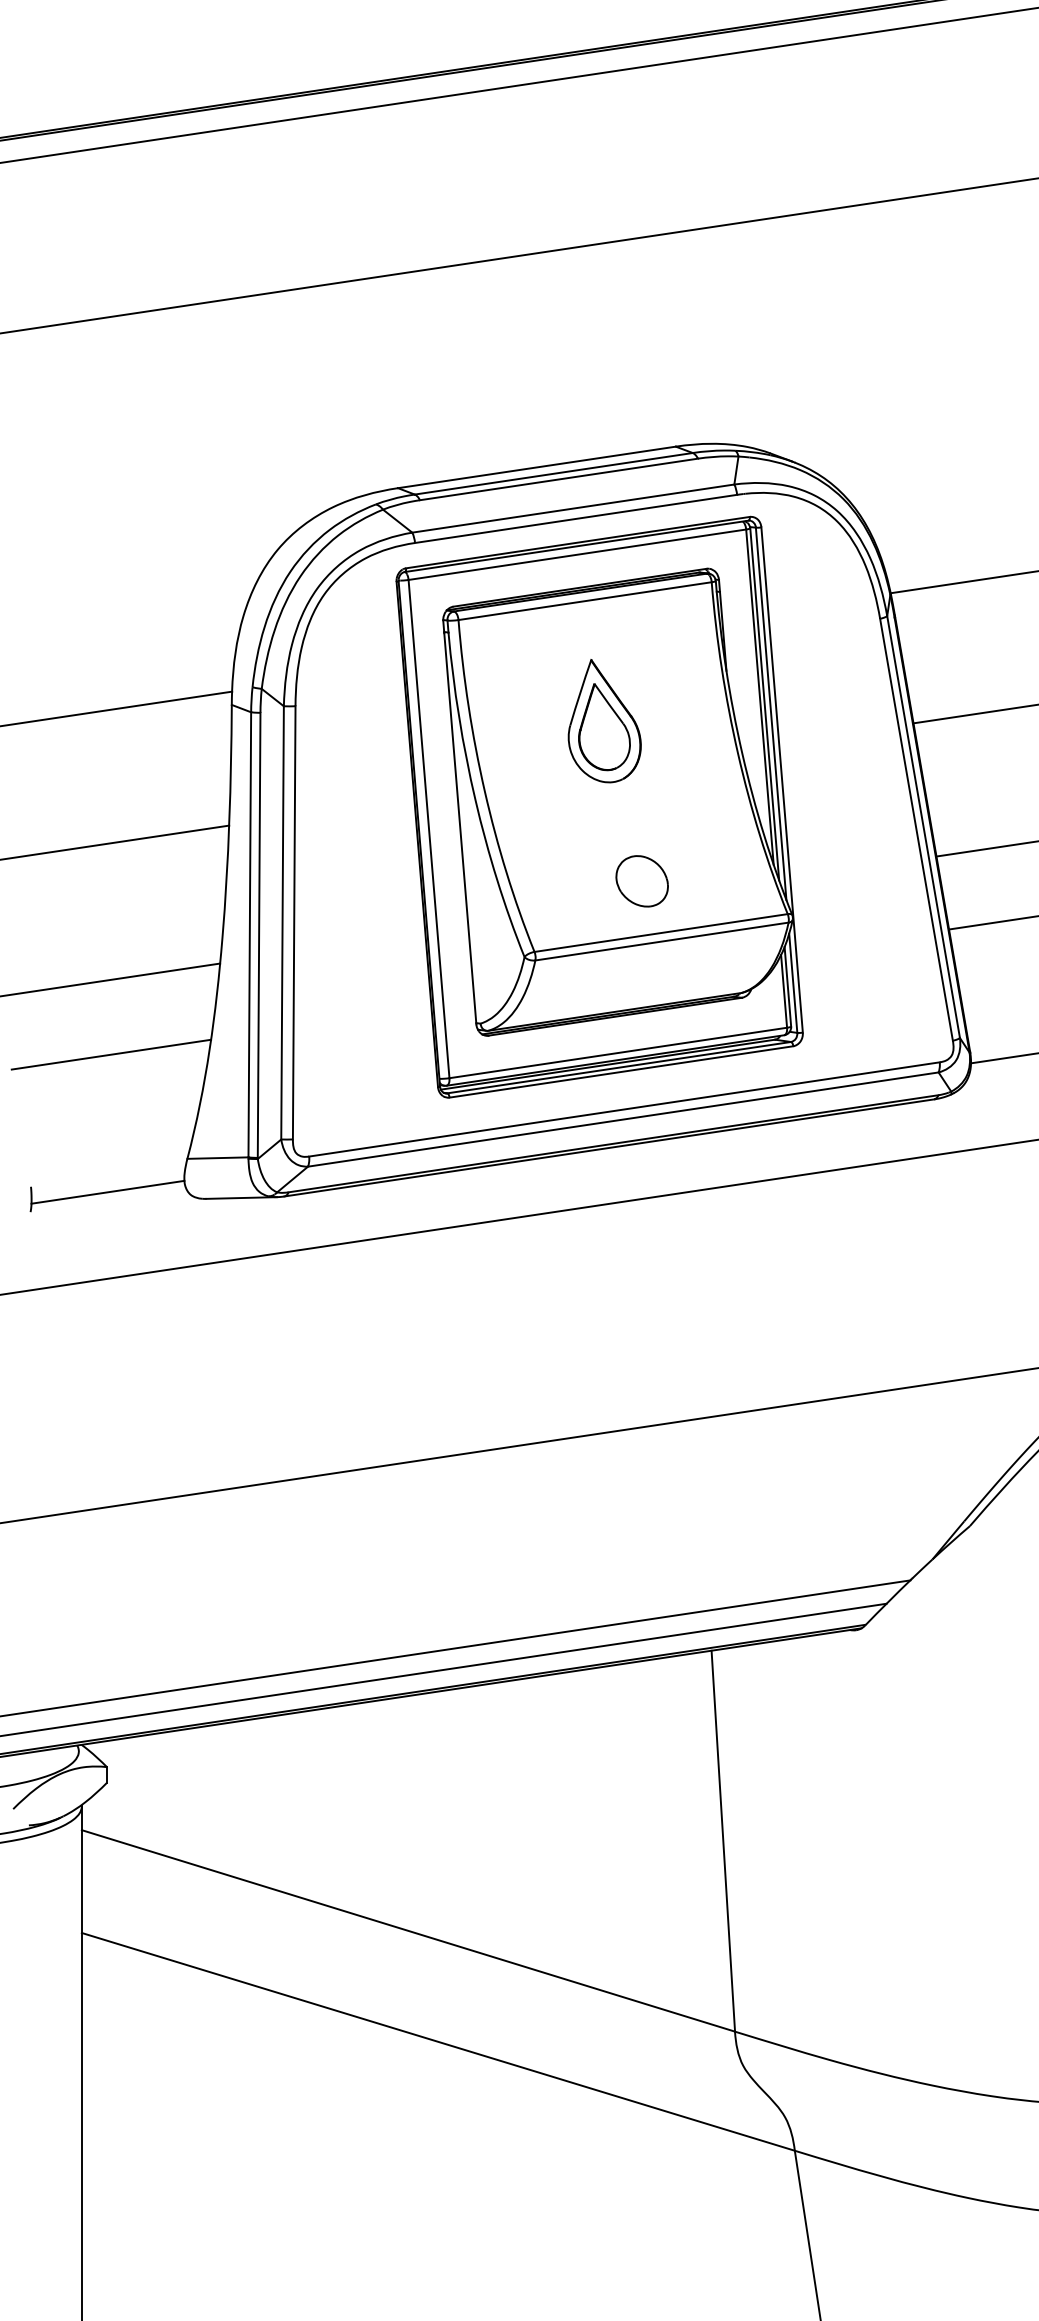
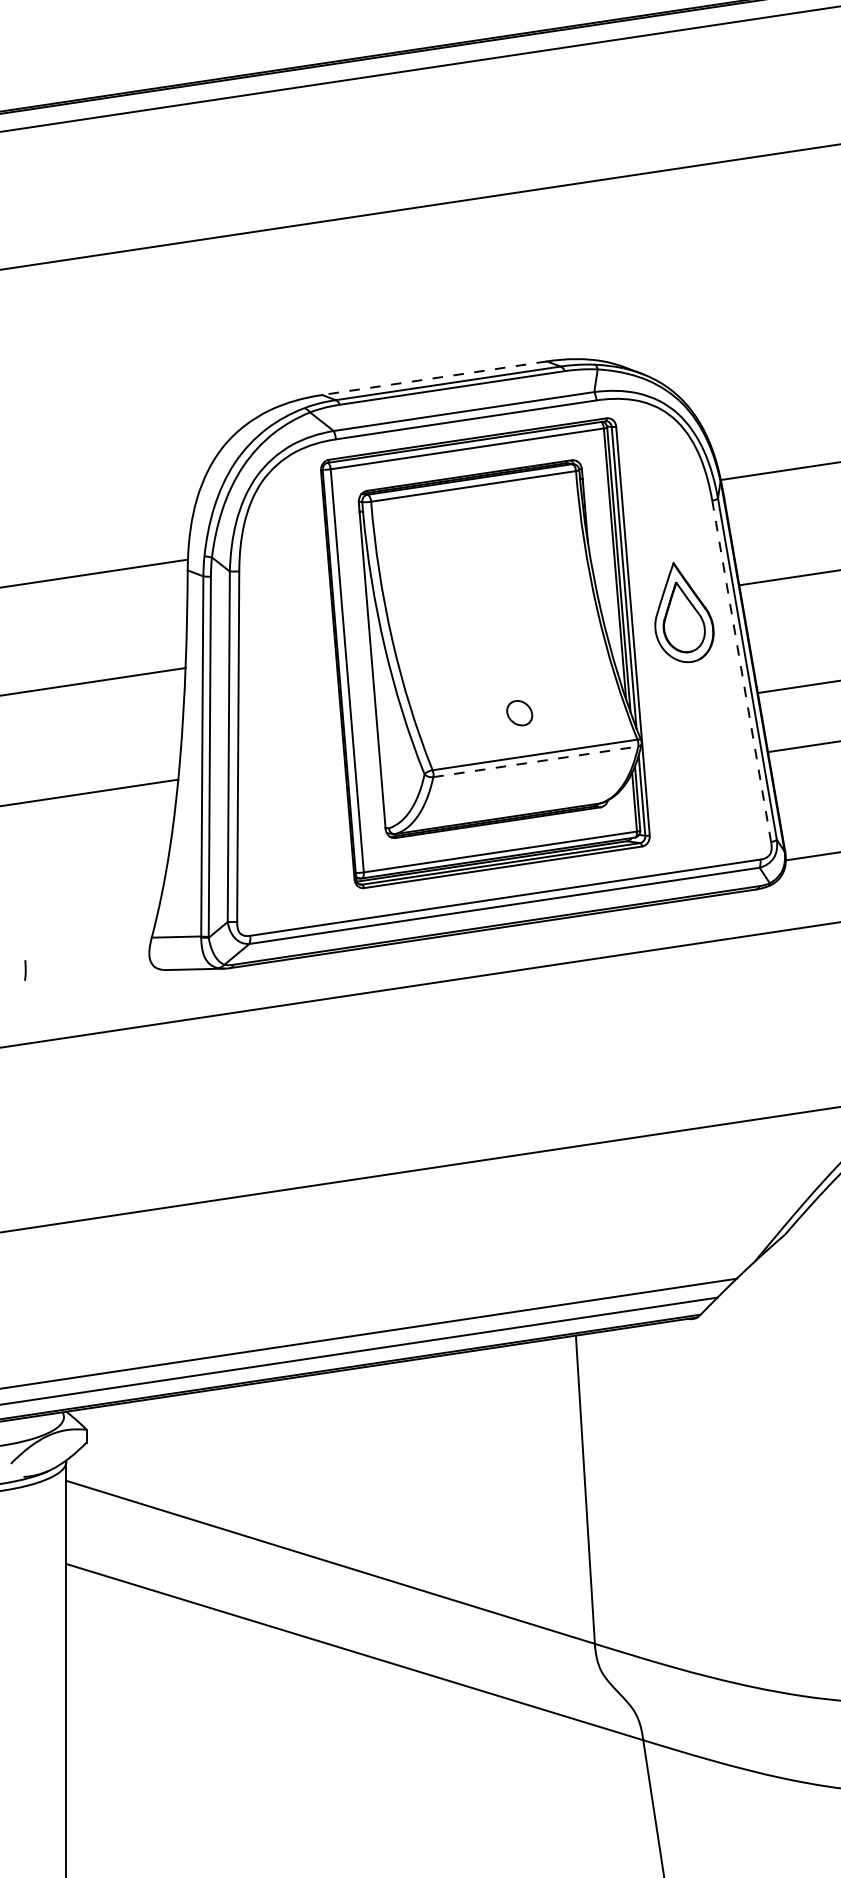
line: (536, 467) -> (434, 378), solid -> dashed
part: (604, 721) -> (684, 612), moved
line: (916, 829) -> (741, 671), solid -> dashed
part: (641, 881) -> (519, 713), size x0.6
line: (662, 941) -> (536, 761), solid -> dashed
line: (111, 1054) -> (90, 853), removed
line: (107, 1191) -> (87, 964), removed

